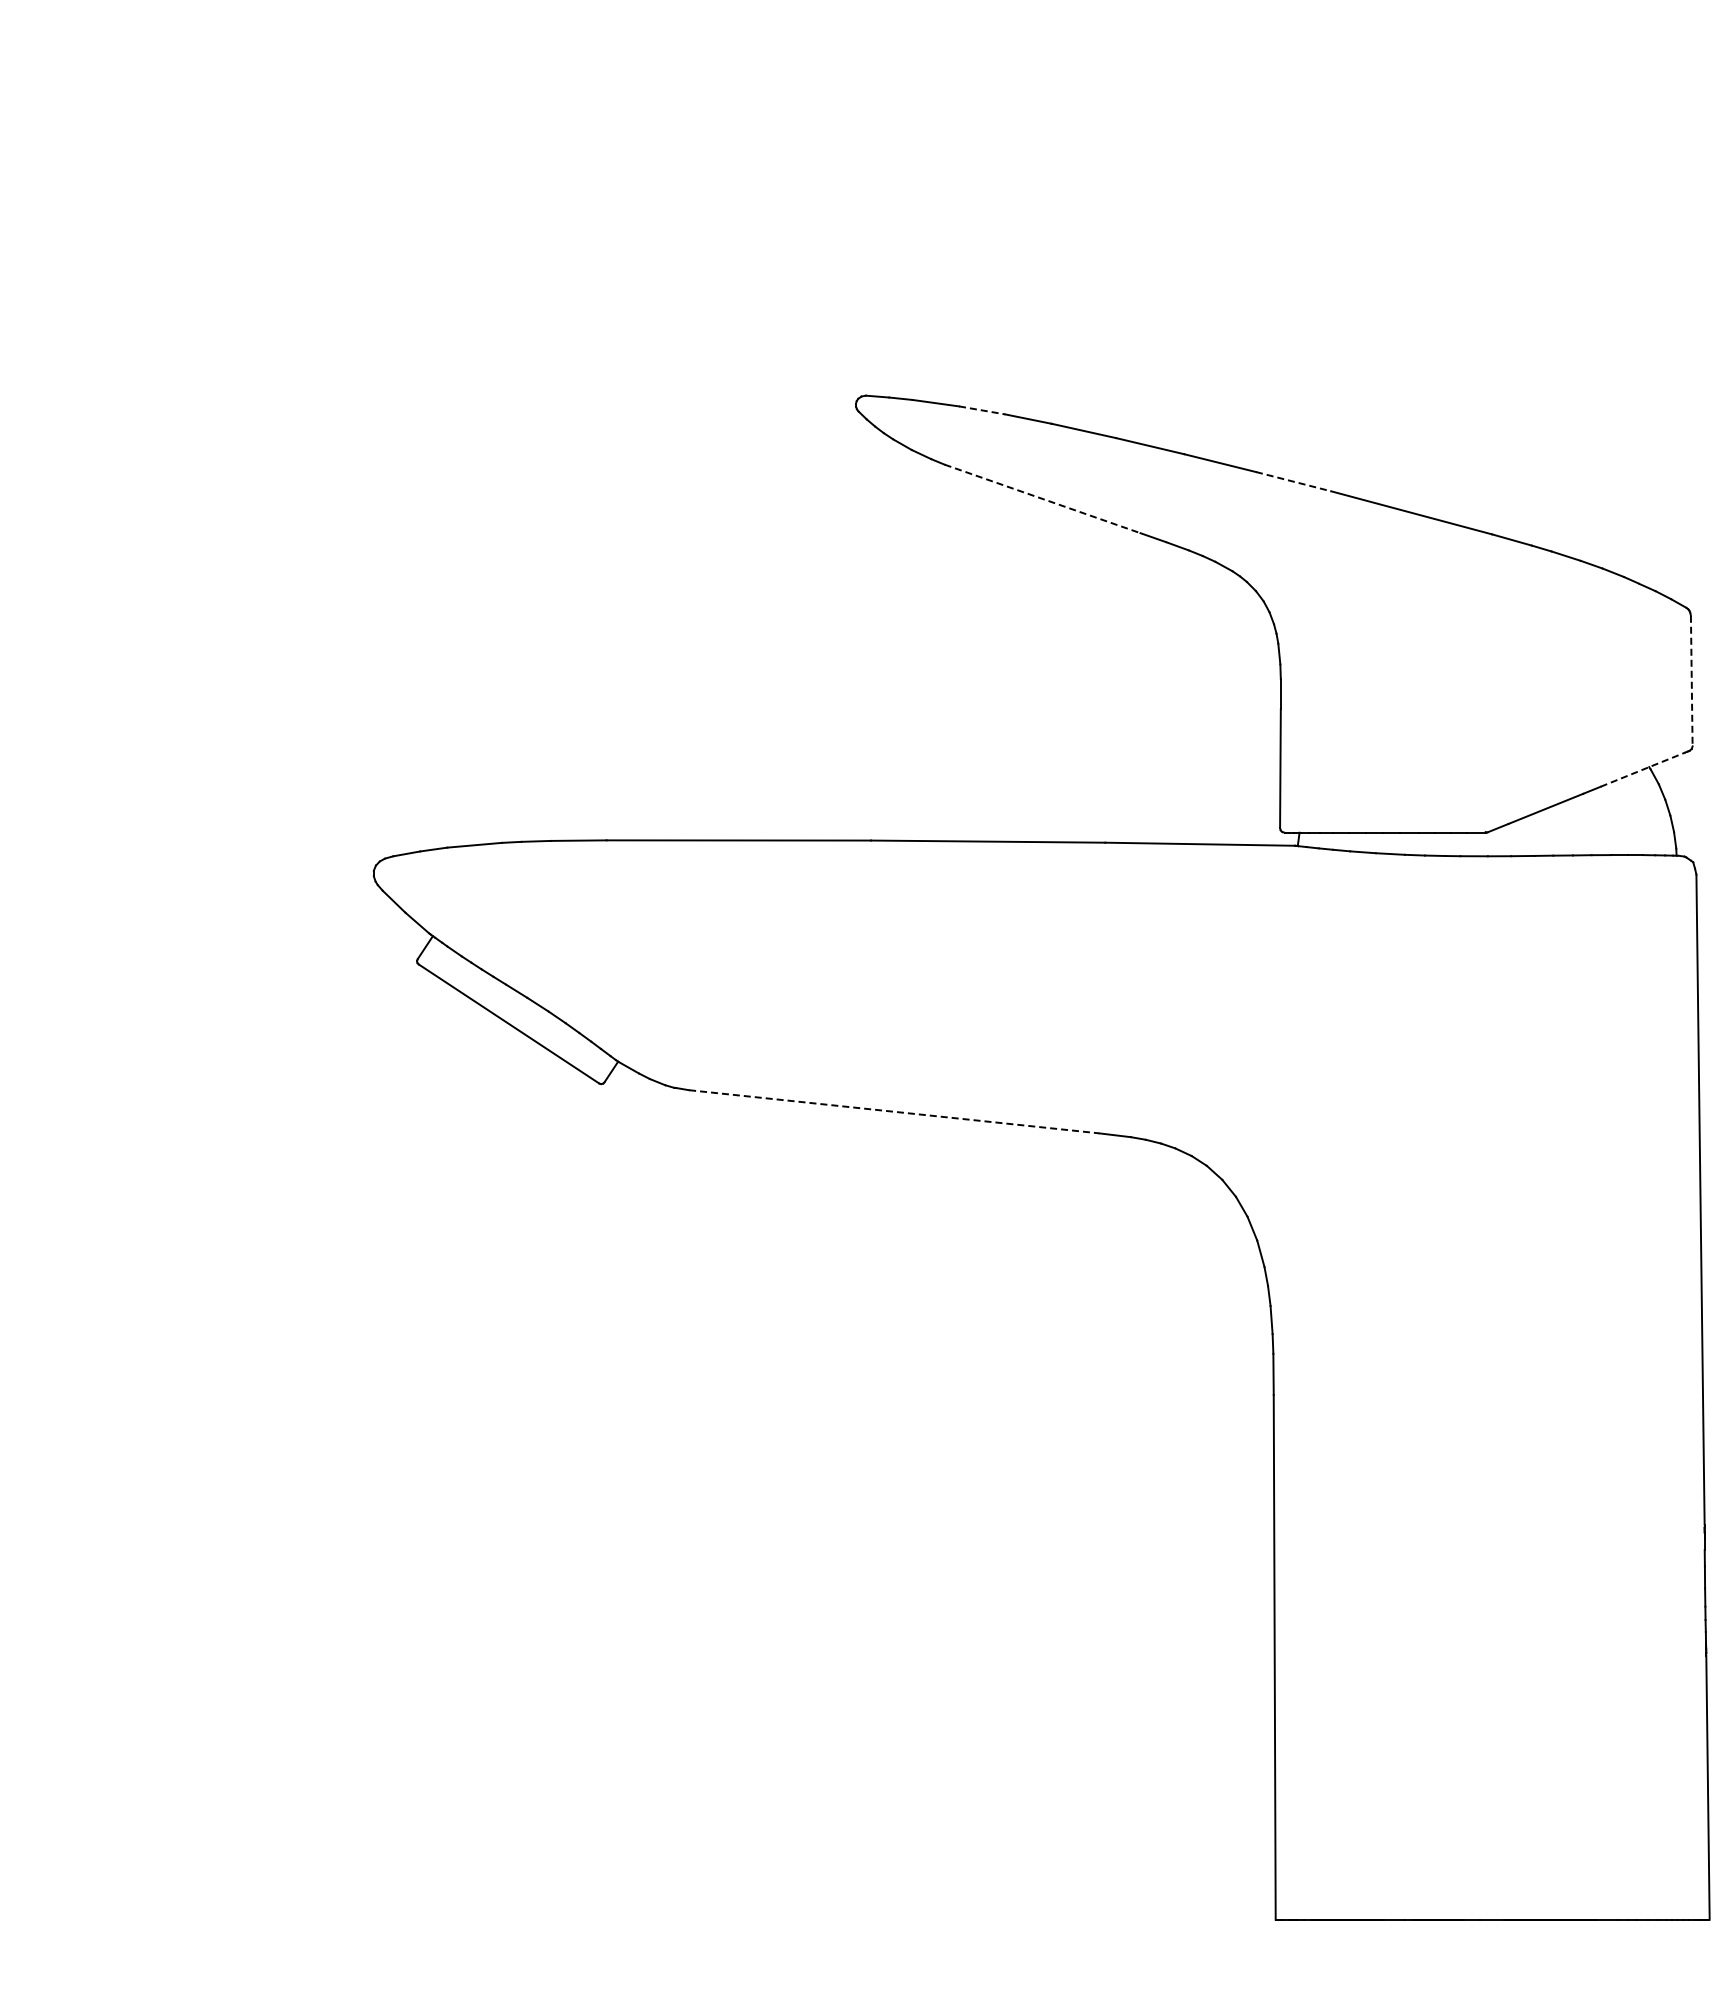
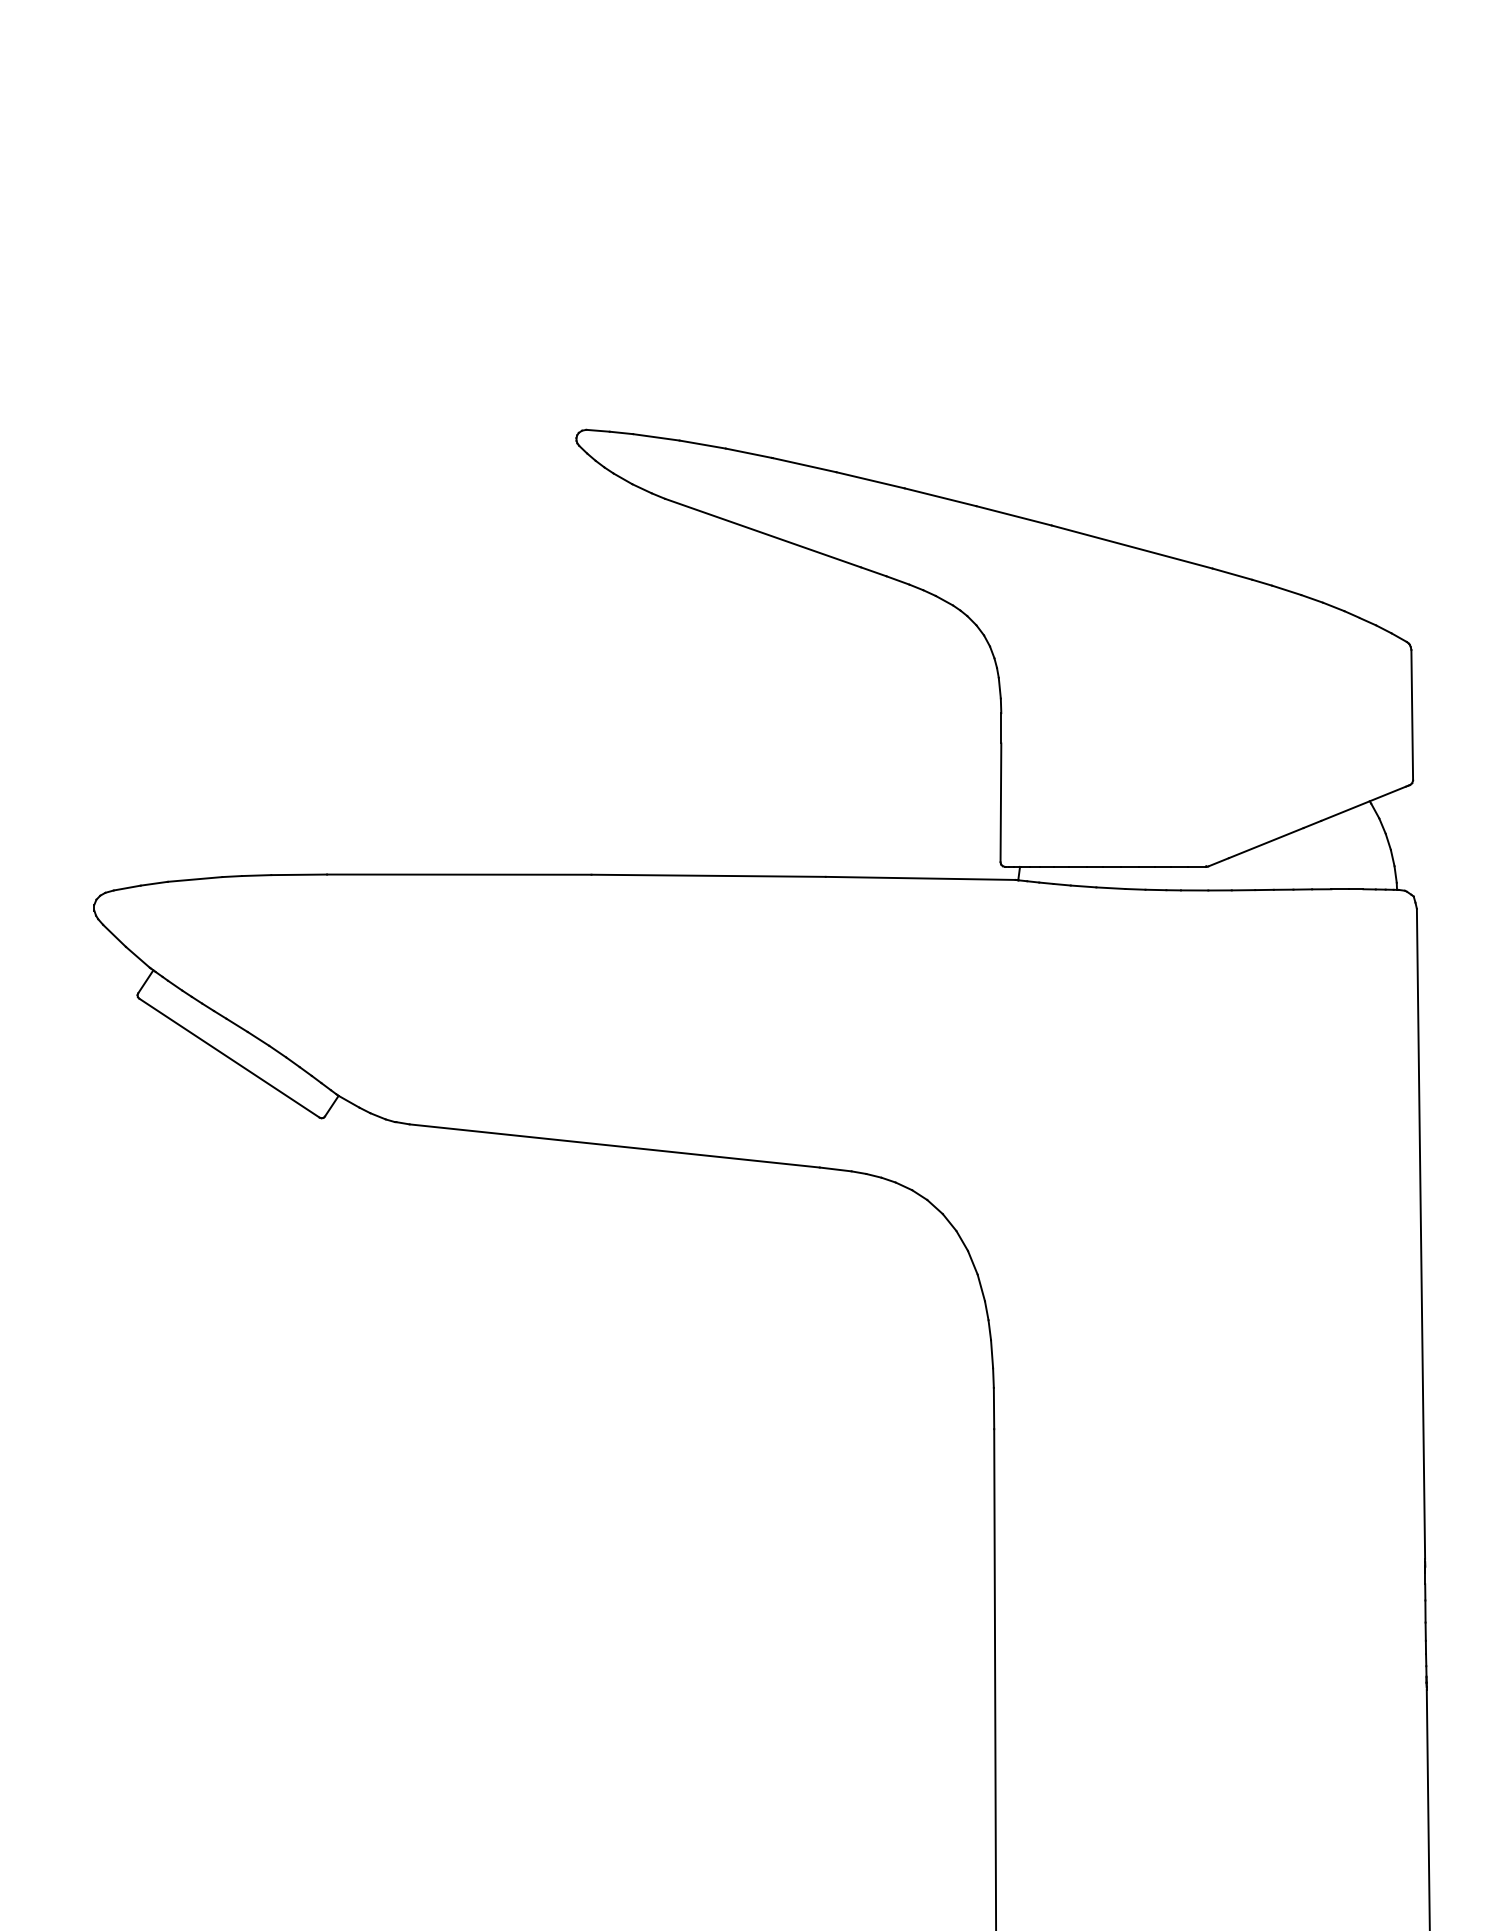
line: (982, 410) -> (702, 444), dashed -> solid
line: (1293, 481) -> (1013, 515), dashed -> solid
line: (1042, 498) -> (762, 532), dashed -> solid
line: (1691, 681) -> (1411, 715), dashed -> solid
line: (1643, 769) -> (1363, 803), dashed -> solid
line: (894, 1111) -> (614, 1145), dashed -> solid

